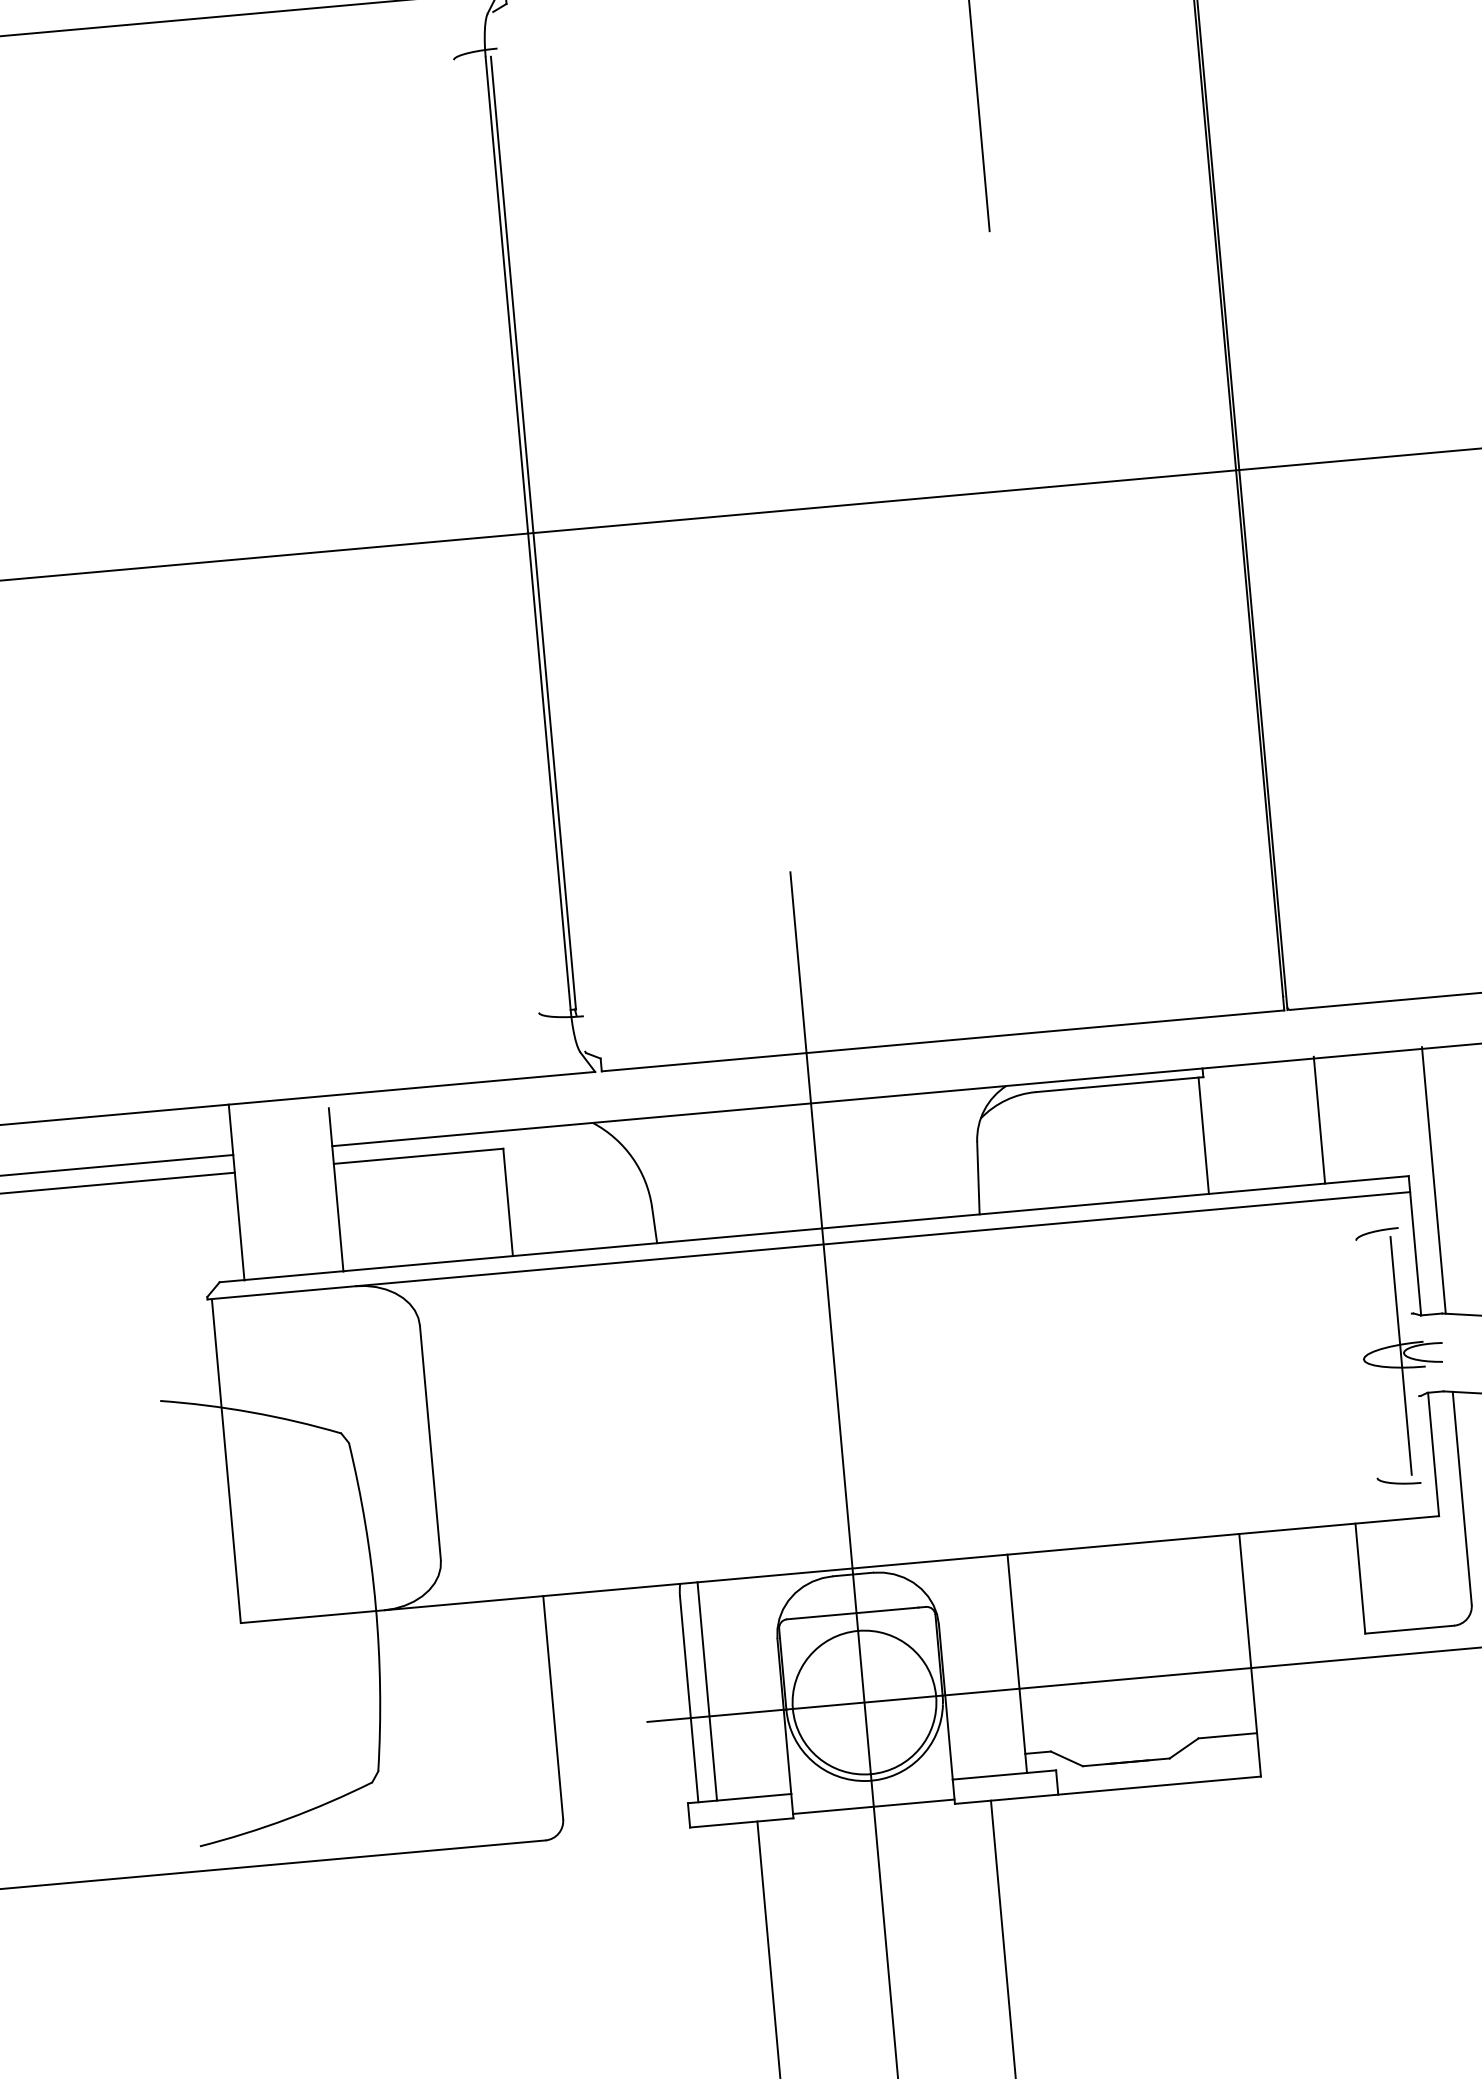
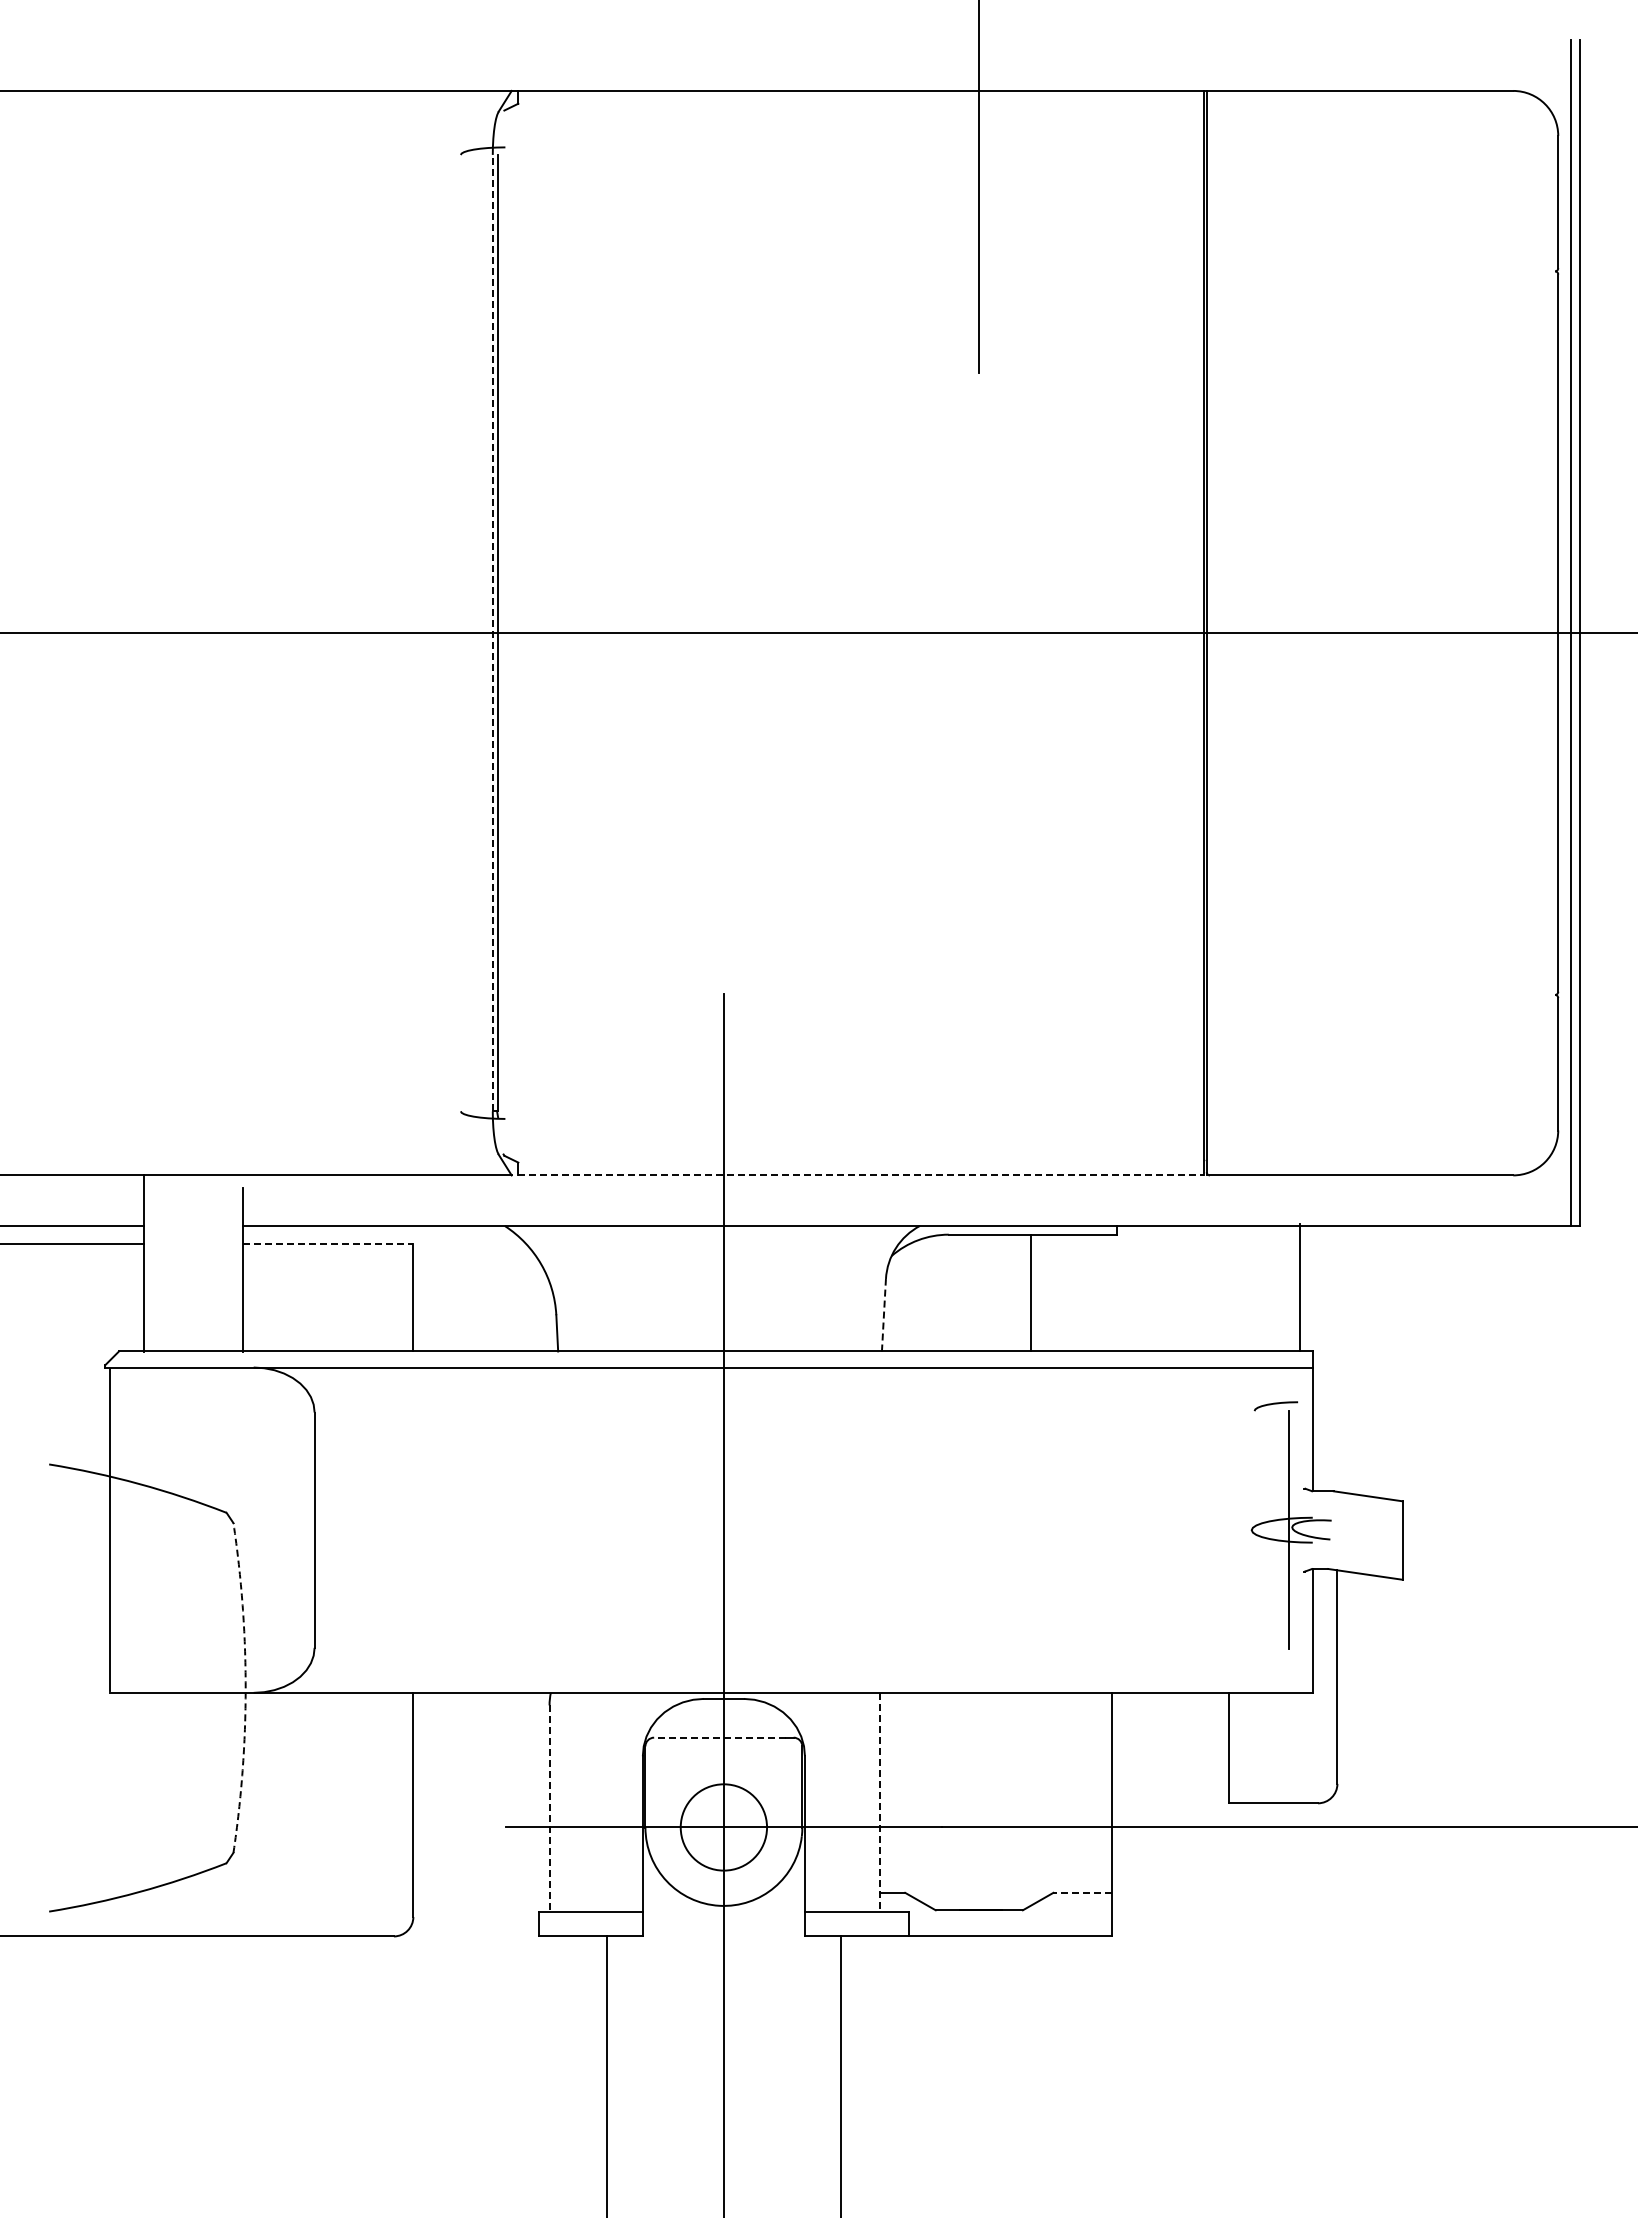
line: (527, 532) -> (492, 632), solid -> dashed
line: (942, 1041) -> (860, 1175), solid -> dashed
line: (1319, 1119) -> (1299, 1287), moved
line: (1204, 1135) -> (1031, 1292), moved
line: (418, 1156) -> (328, 1243), solid -> dashed
line: (977, 1177) -> (883, 1314), solid -> dashed
line: (1433, 1179) -> (1337, 1357), removed
curve: (1397, 1482) -> (1274, 1655), removed
arc: (375, 1605) -> (245, 1687), solid -> dashed
line: (853, 1613) -> (720, 1737), solid -> dashed
line: (1017, 1663) -> (879, 1802), solid -> dashed
line: (707, 1691) -> (568, 1802), removed
line: (689, 1700) -> (549, 1809), solid -> dashed
circle: (864, 1702) -> (723, 1827), size x0.6
line: (1227, 1735) -> (1082, 1892), solid -> dashed
line: (873, 1807) -> (723, 1932), removed

